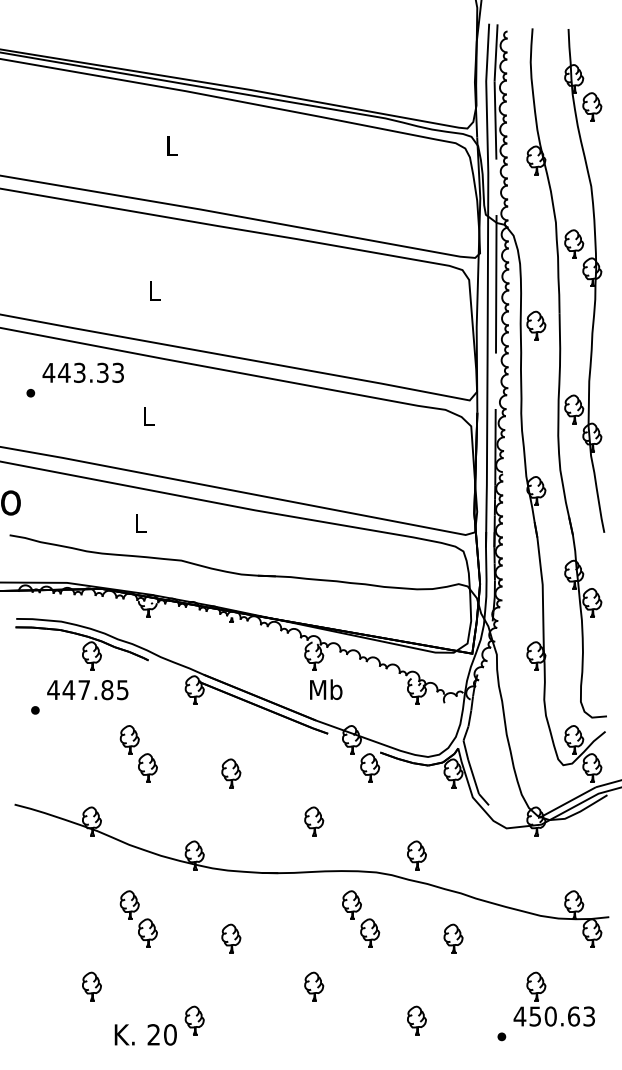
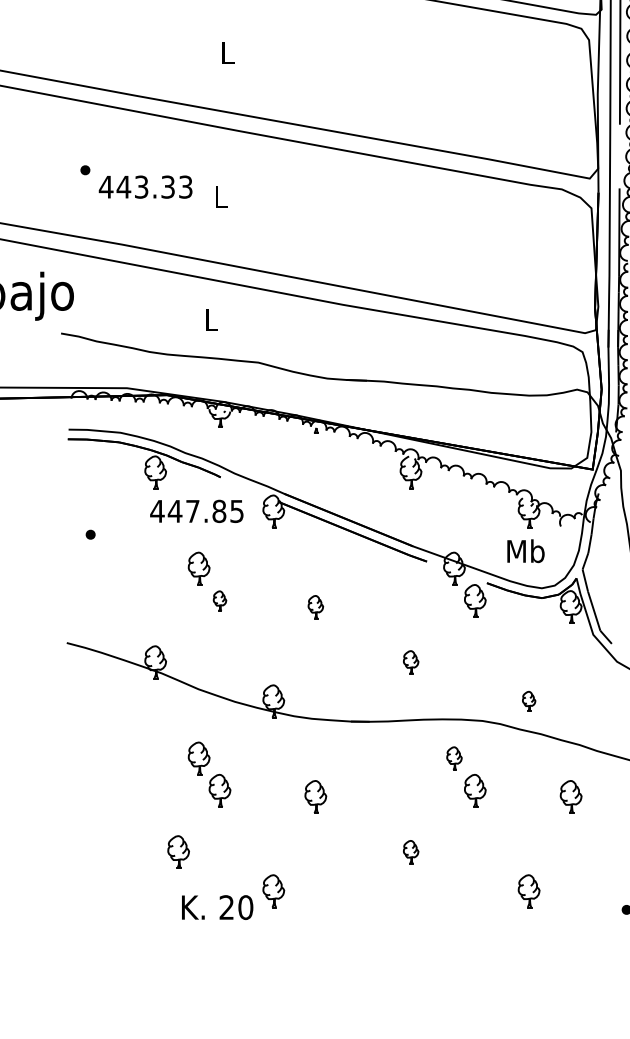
text: (82, 372) -> (144, 186), moved
text: (326, 689) -> (526, 550), moved
text: (87, 690) -> (196, 511), moved
part: (147, 767) -> (219, 600), size x0.6
part: (231, 773) -> (315, 607), size x0.7
part: (314, 821) -> (411, 662), size x0.7
part: (416, 855) -> (528, 701), size x0.6
part: (351, 904) -> (453, 757), size x0.7
part: (91, 986) -> (178, 852), moved
part: (314, 986) -> (411, 852), size x0.7

